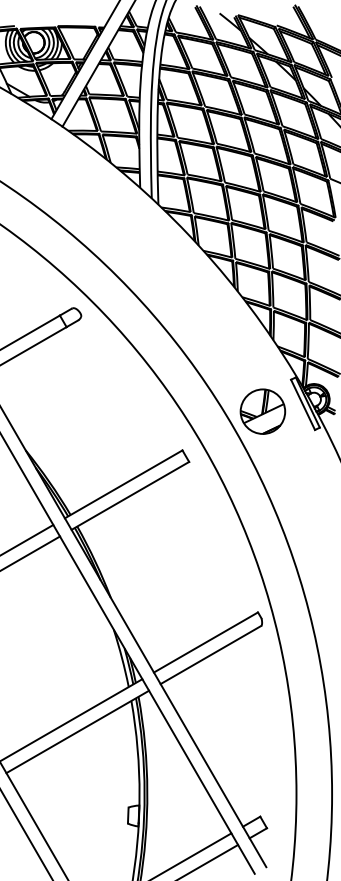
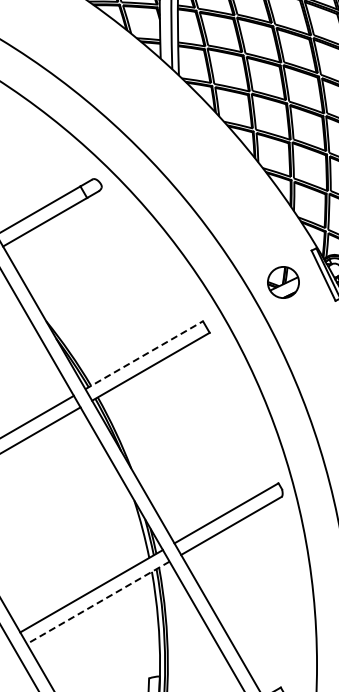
part: (262, 411) -> (283, 282), size x0.7
line: (123, 484) -> (144, 355), solid -> dashed
line: (77, 732) -> (98, 603), solid -> dashed

